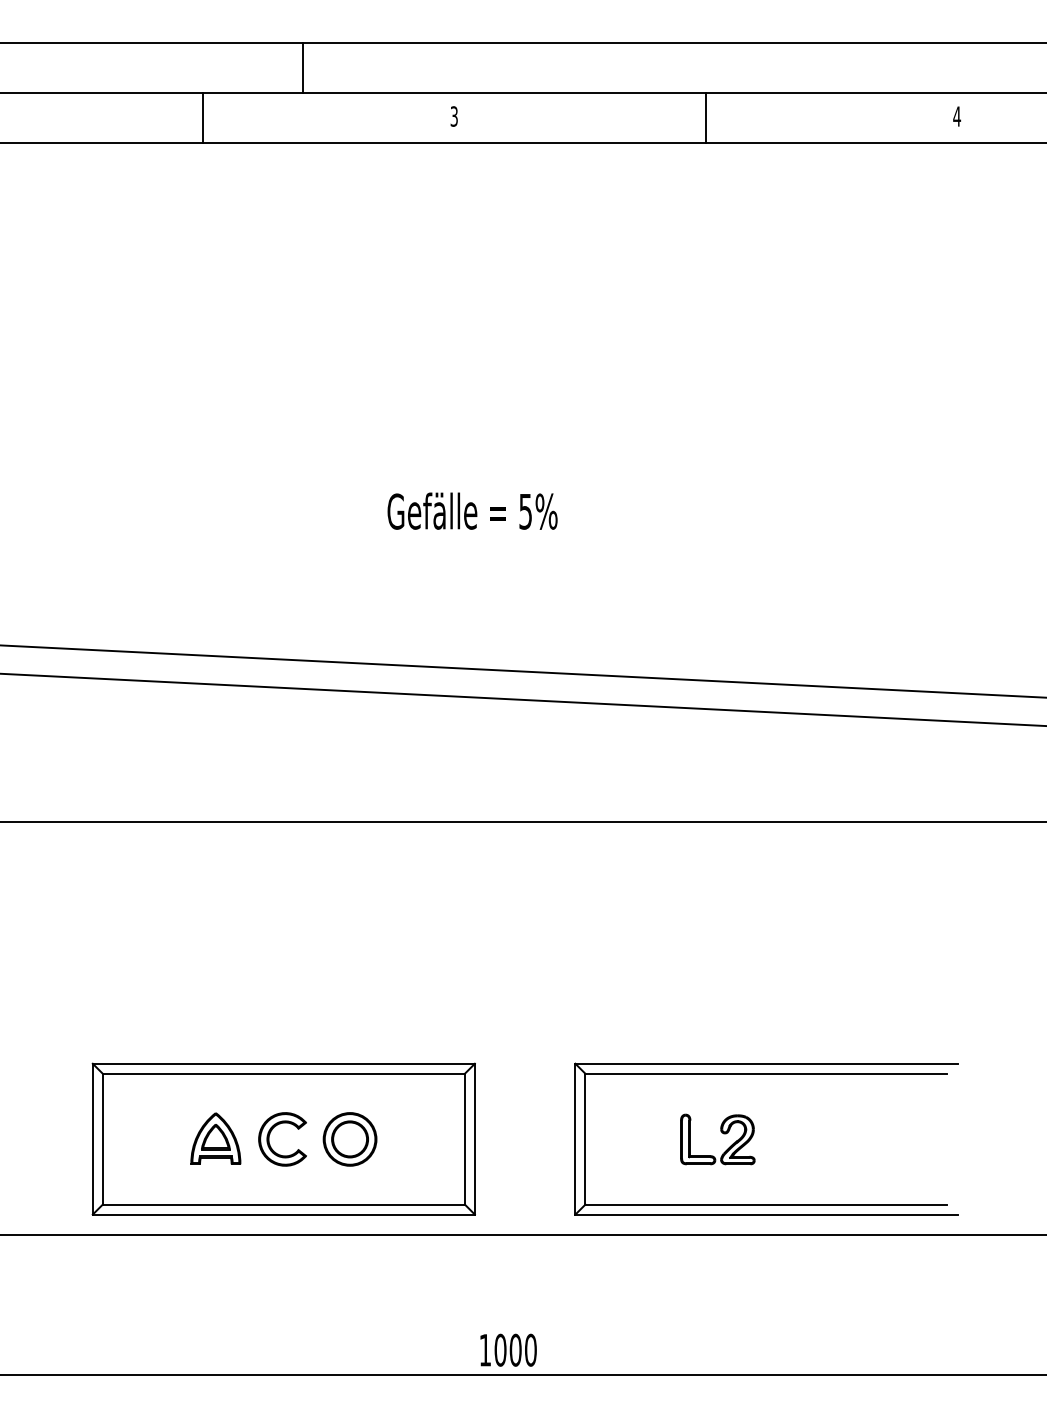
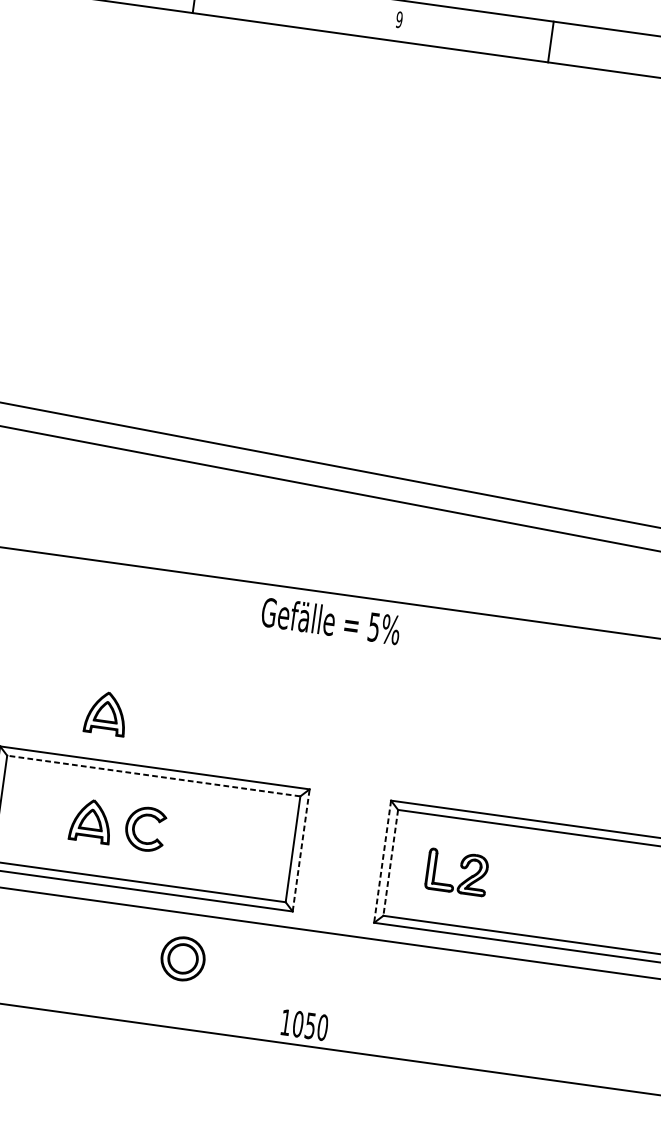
text: (453, 116) -> (398, 19), 3 -> 9
line: (705, 117) -> (550, 41), moved
text: (472, 510) -> (331, 620), moved
part: (215, 1005) -> (106, 713), added
line: (283, 1073) -> (153, 775), solid -> dashed
part: (722, 1133) -> (461, 868), moved
line: (474, 1138) -> (300, 849), solid -> dashed
part: (349, 1139) -> (182, 958), moved
line: (575, 1139) -> (382, 861), solid -> dashed
line: (585, 1139) -> (390, 863), solid -> dashed
text: (515, 1349) -> (310, 1025), 1000 -> 1050

